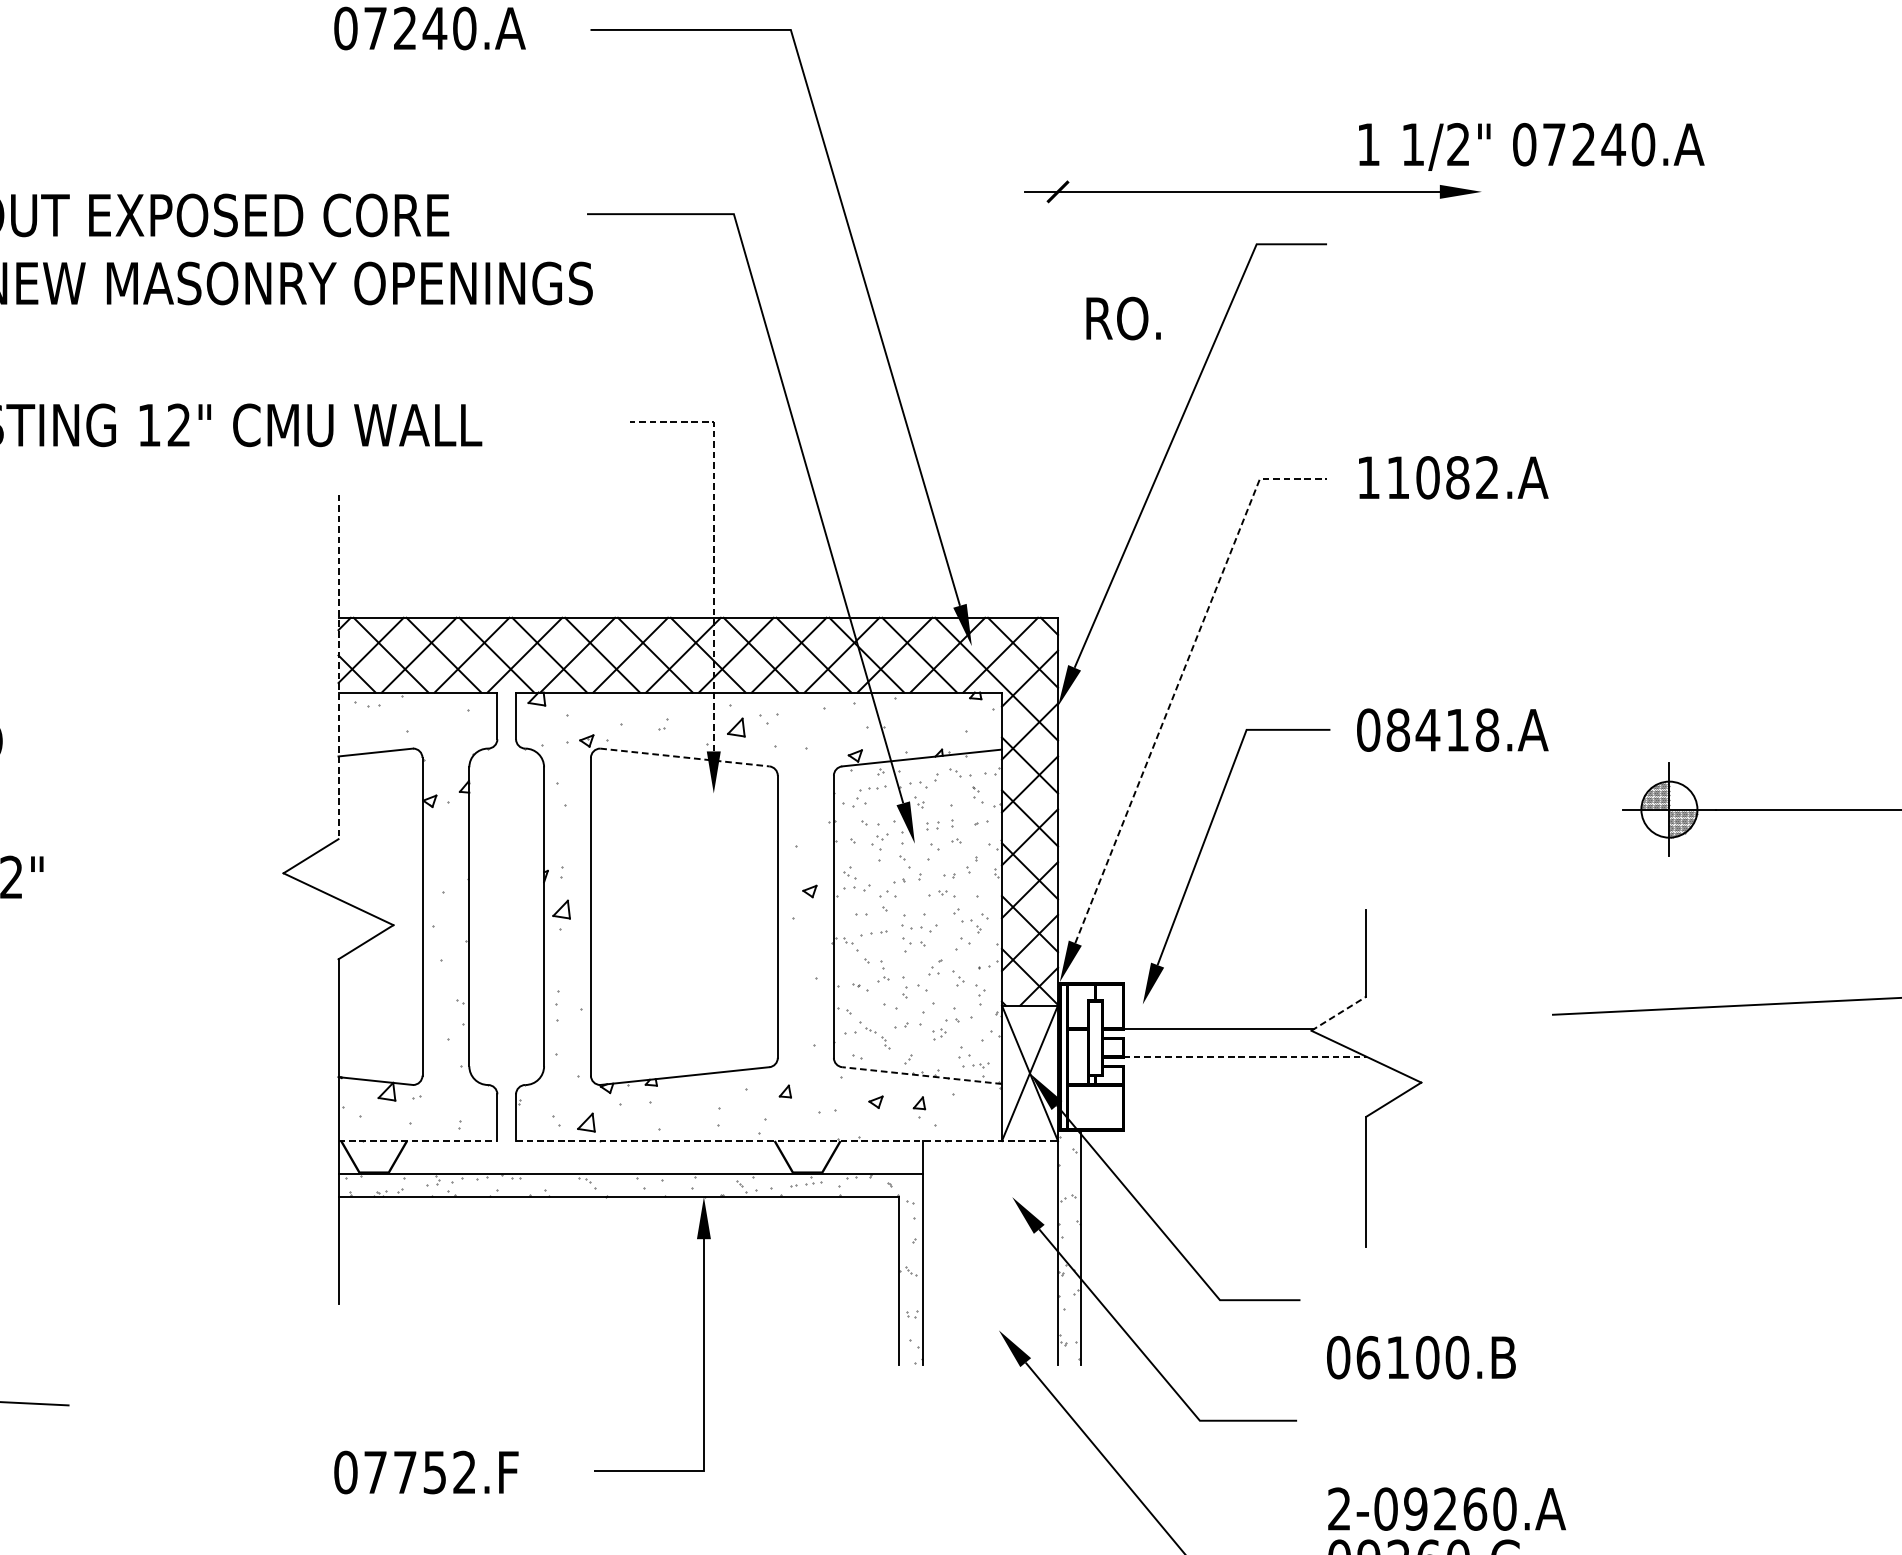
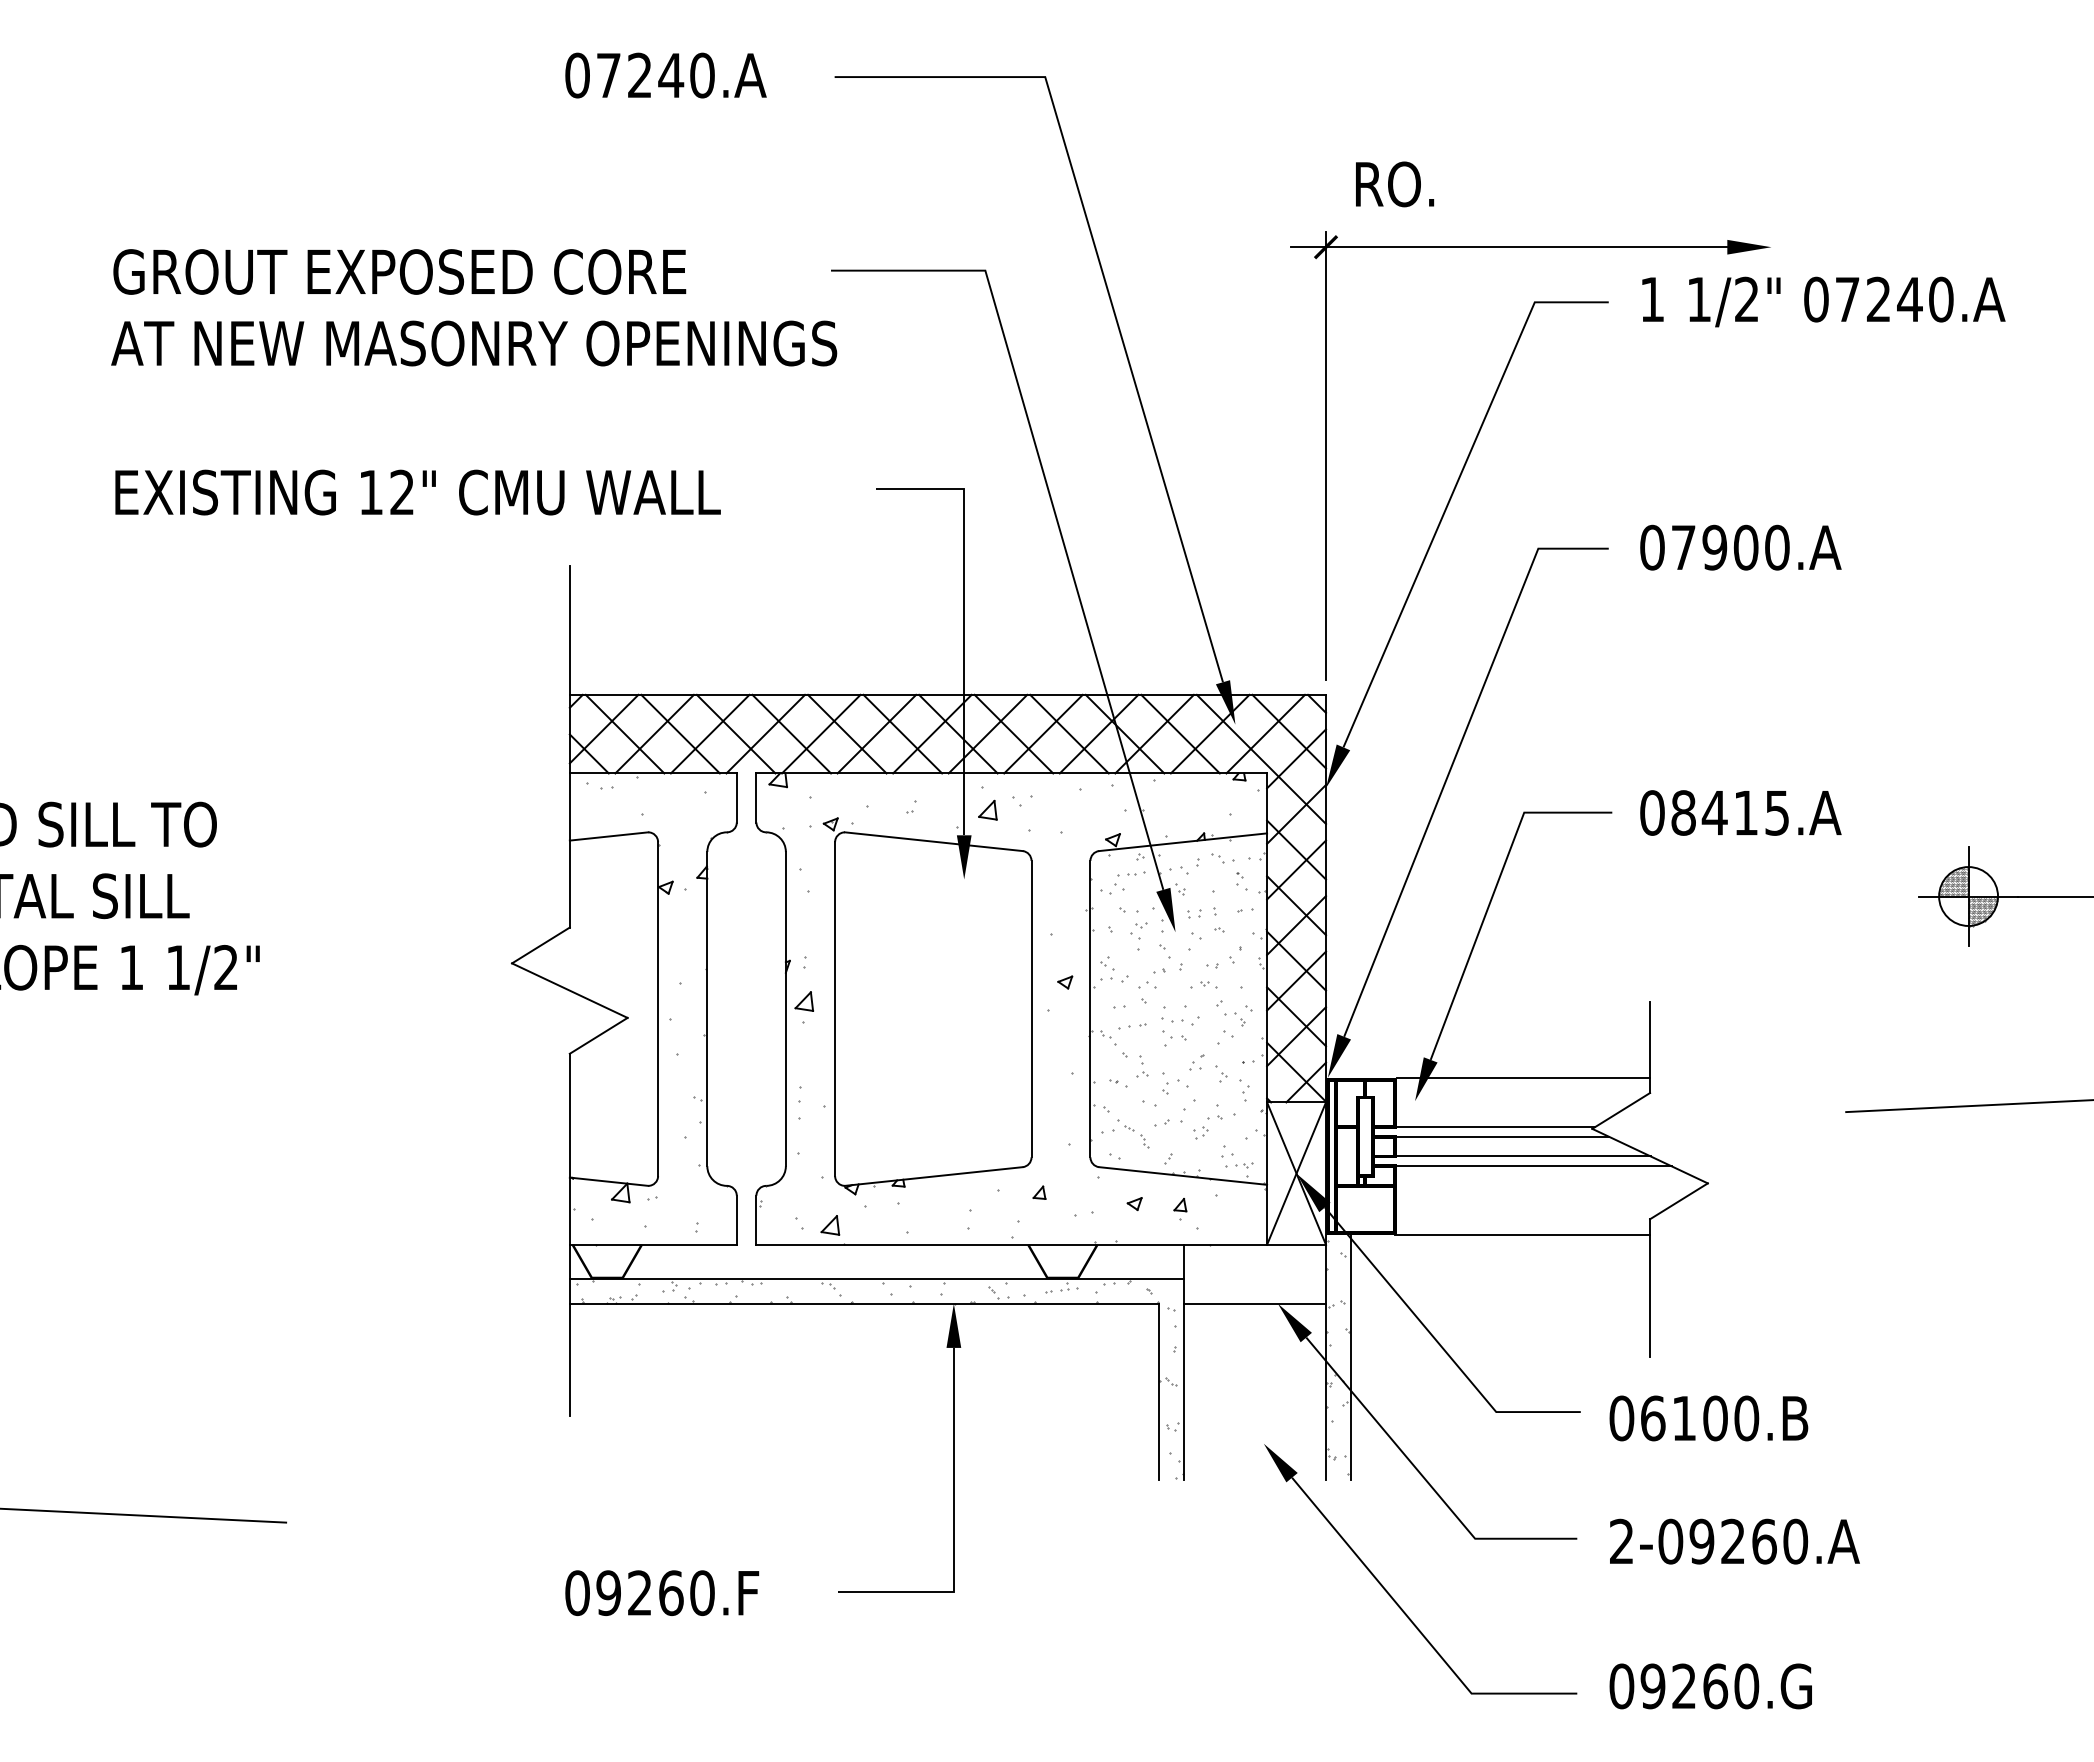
text: (1531, 146) -> (1823, 301), moved
text: (1124, 318) -> (1395, 184), moved
line: (1058, 390) -> (1326, 456), added
text: (1427, 477) -> (1714, 547), 11082.A -> 07900.A
line: (714, 543) -> (964, 616), dashed -> solid
line: (338, 666) -> (569, 746), dashed -> solid
line: (1180, 679) -> (1454, 759), dashed -> solid
text: (1487, 729) -> (1777, 812), 08418.A -> 08415.A
line: (685, 757) -> (934, 841), dashed -> solid
line: (1245, 981) -> (1523, 1077), added
line: (1339, 1013) -> (1621, 1110), dashed -> solid
line: (1214, 1038) -> (1490, 1136), added
line: (1235, 1057) -> (1512, 1156), dashed -> solid
line: (1244, 1066) -> (1521, 1166), added
line: (921, 1075) -> (1182, 1175), dashed -> solid
line: (1244, 1131) -> (1522, 1234), added
line: (418, 1140) -> (653, 1244), dashed -> solid
line: (787, 1140) -> (1041, 1244), dashed -> solid
line: (989, 1196) -> (1254, 1303), added
text: (1421, 1357) -> (1708, 1418), moved
text: (420, 1472) -> (655, 1593), 07752.F -> 09260.F
text: (1446, 1509) -> (1734, 1541), moved

